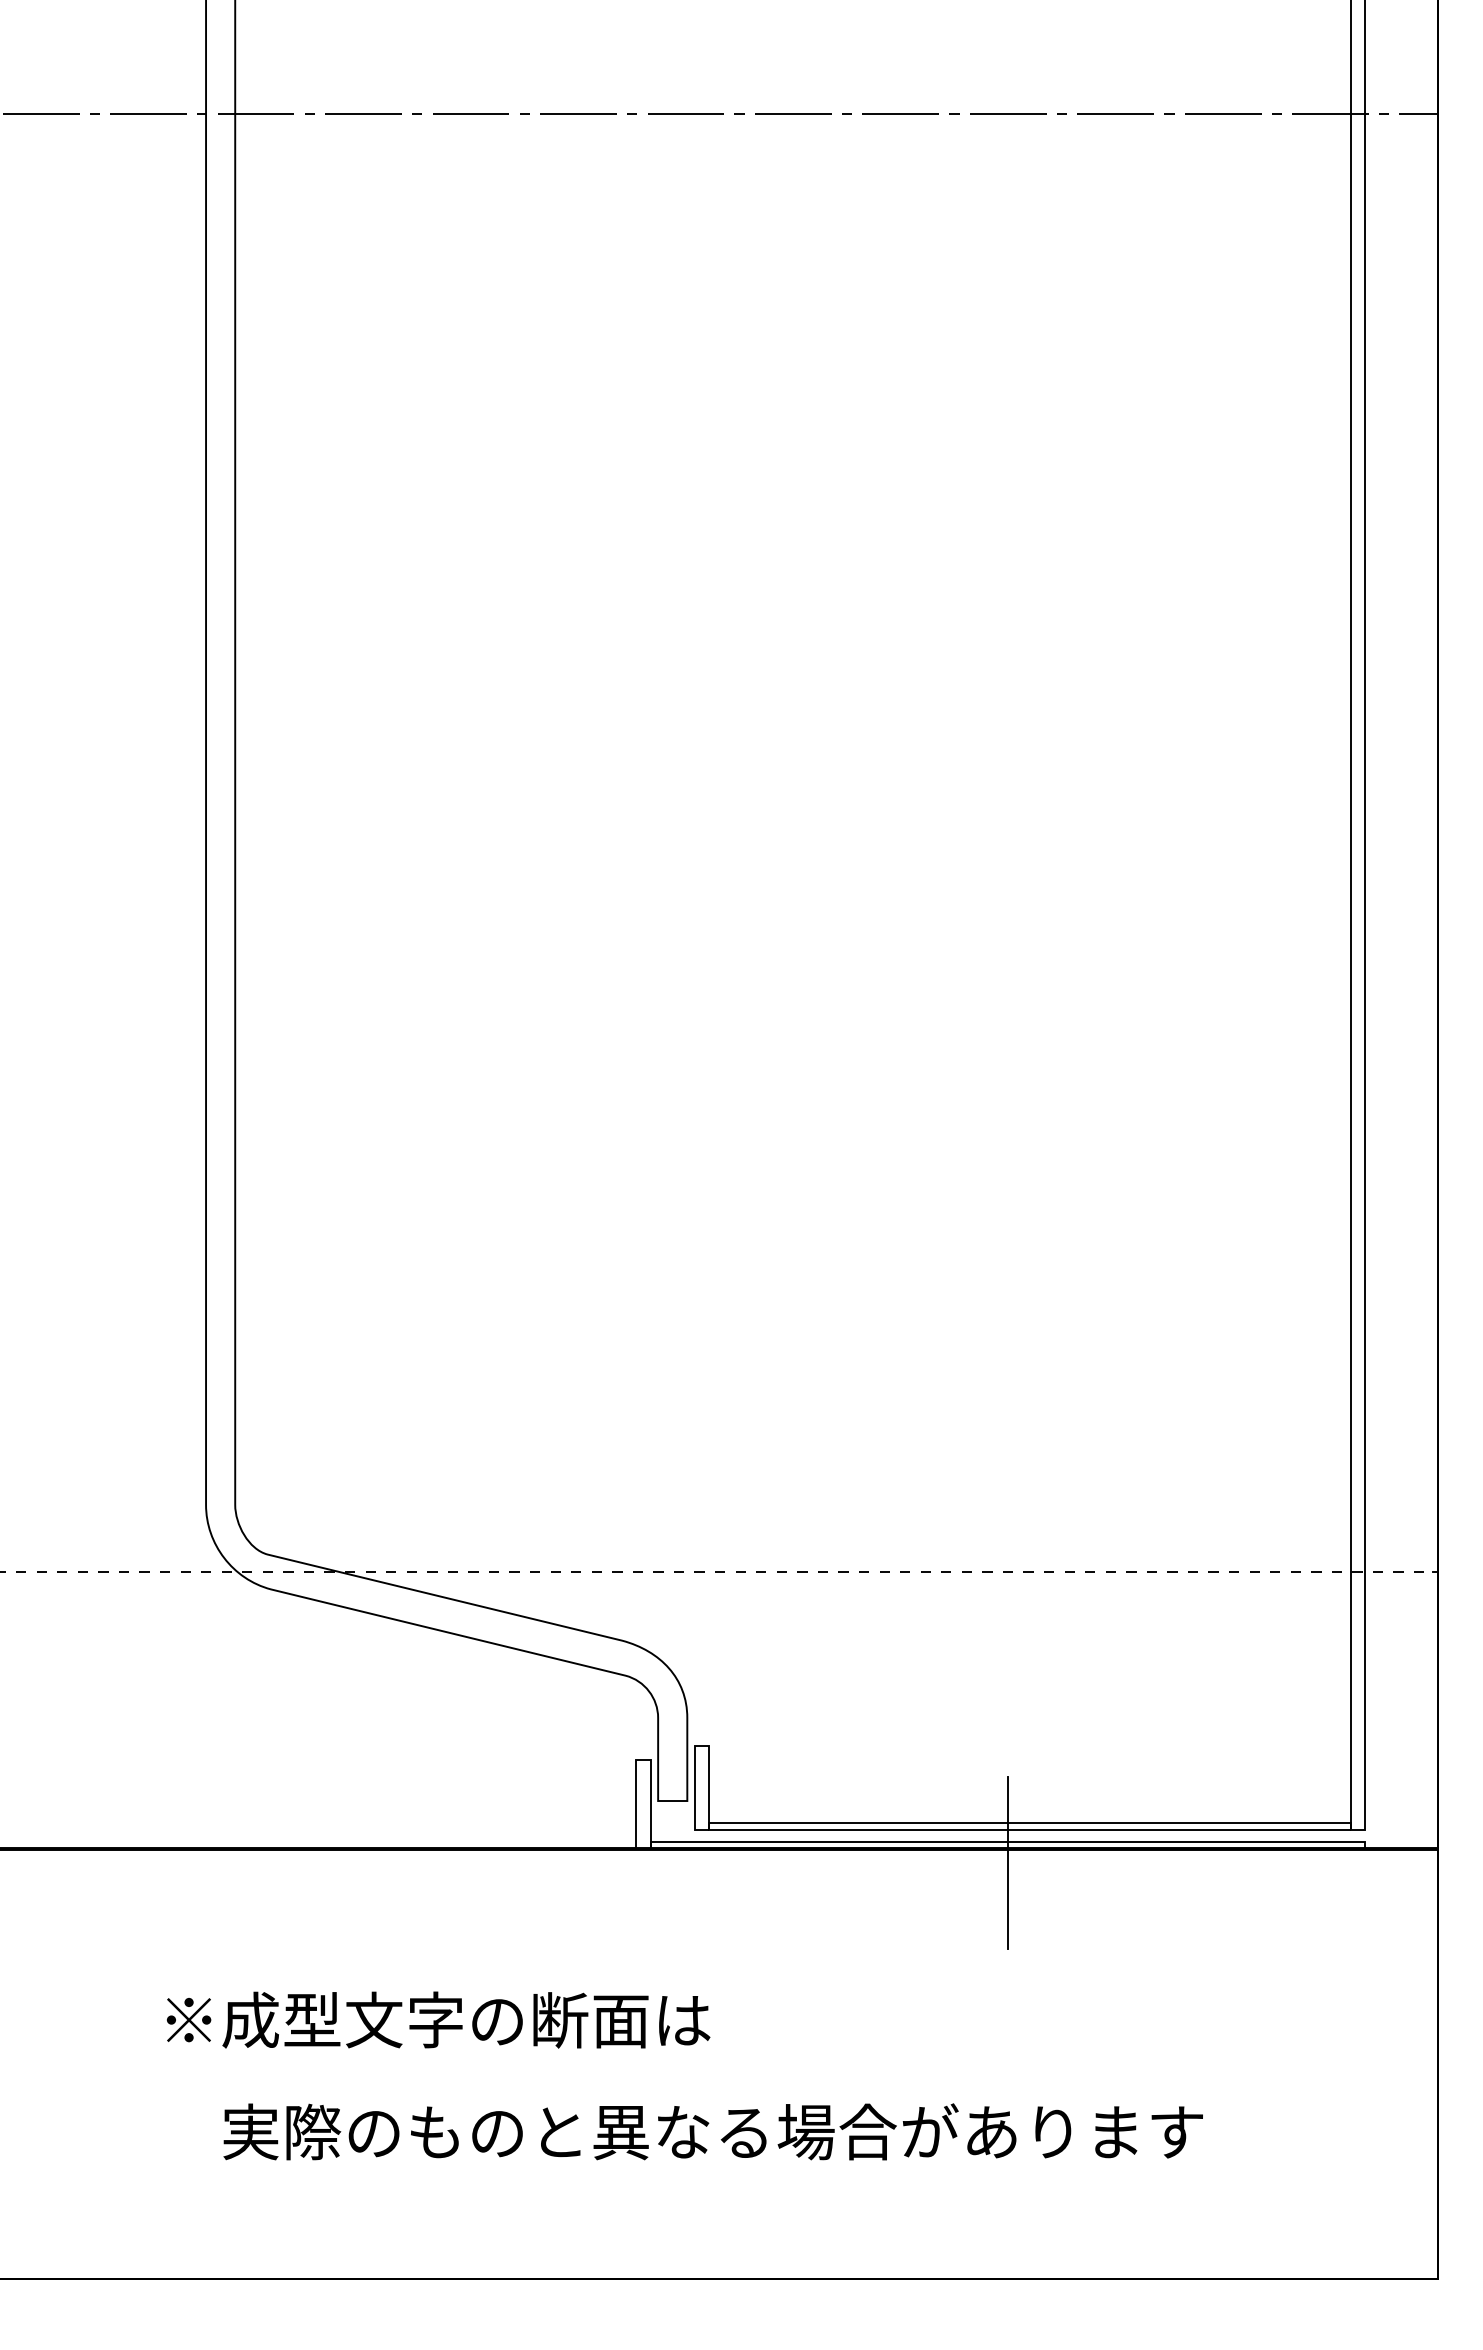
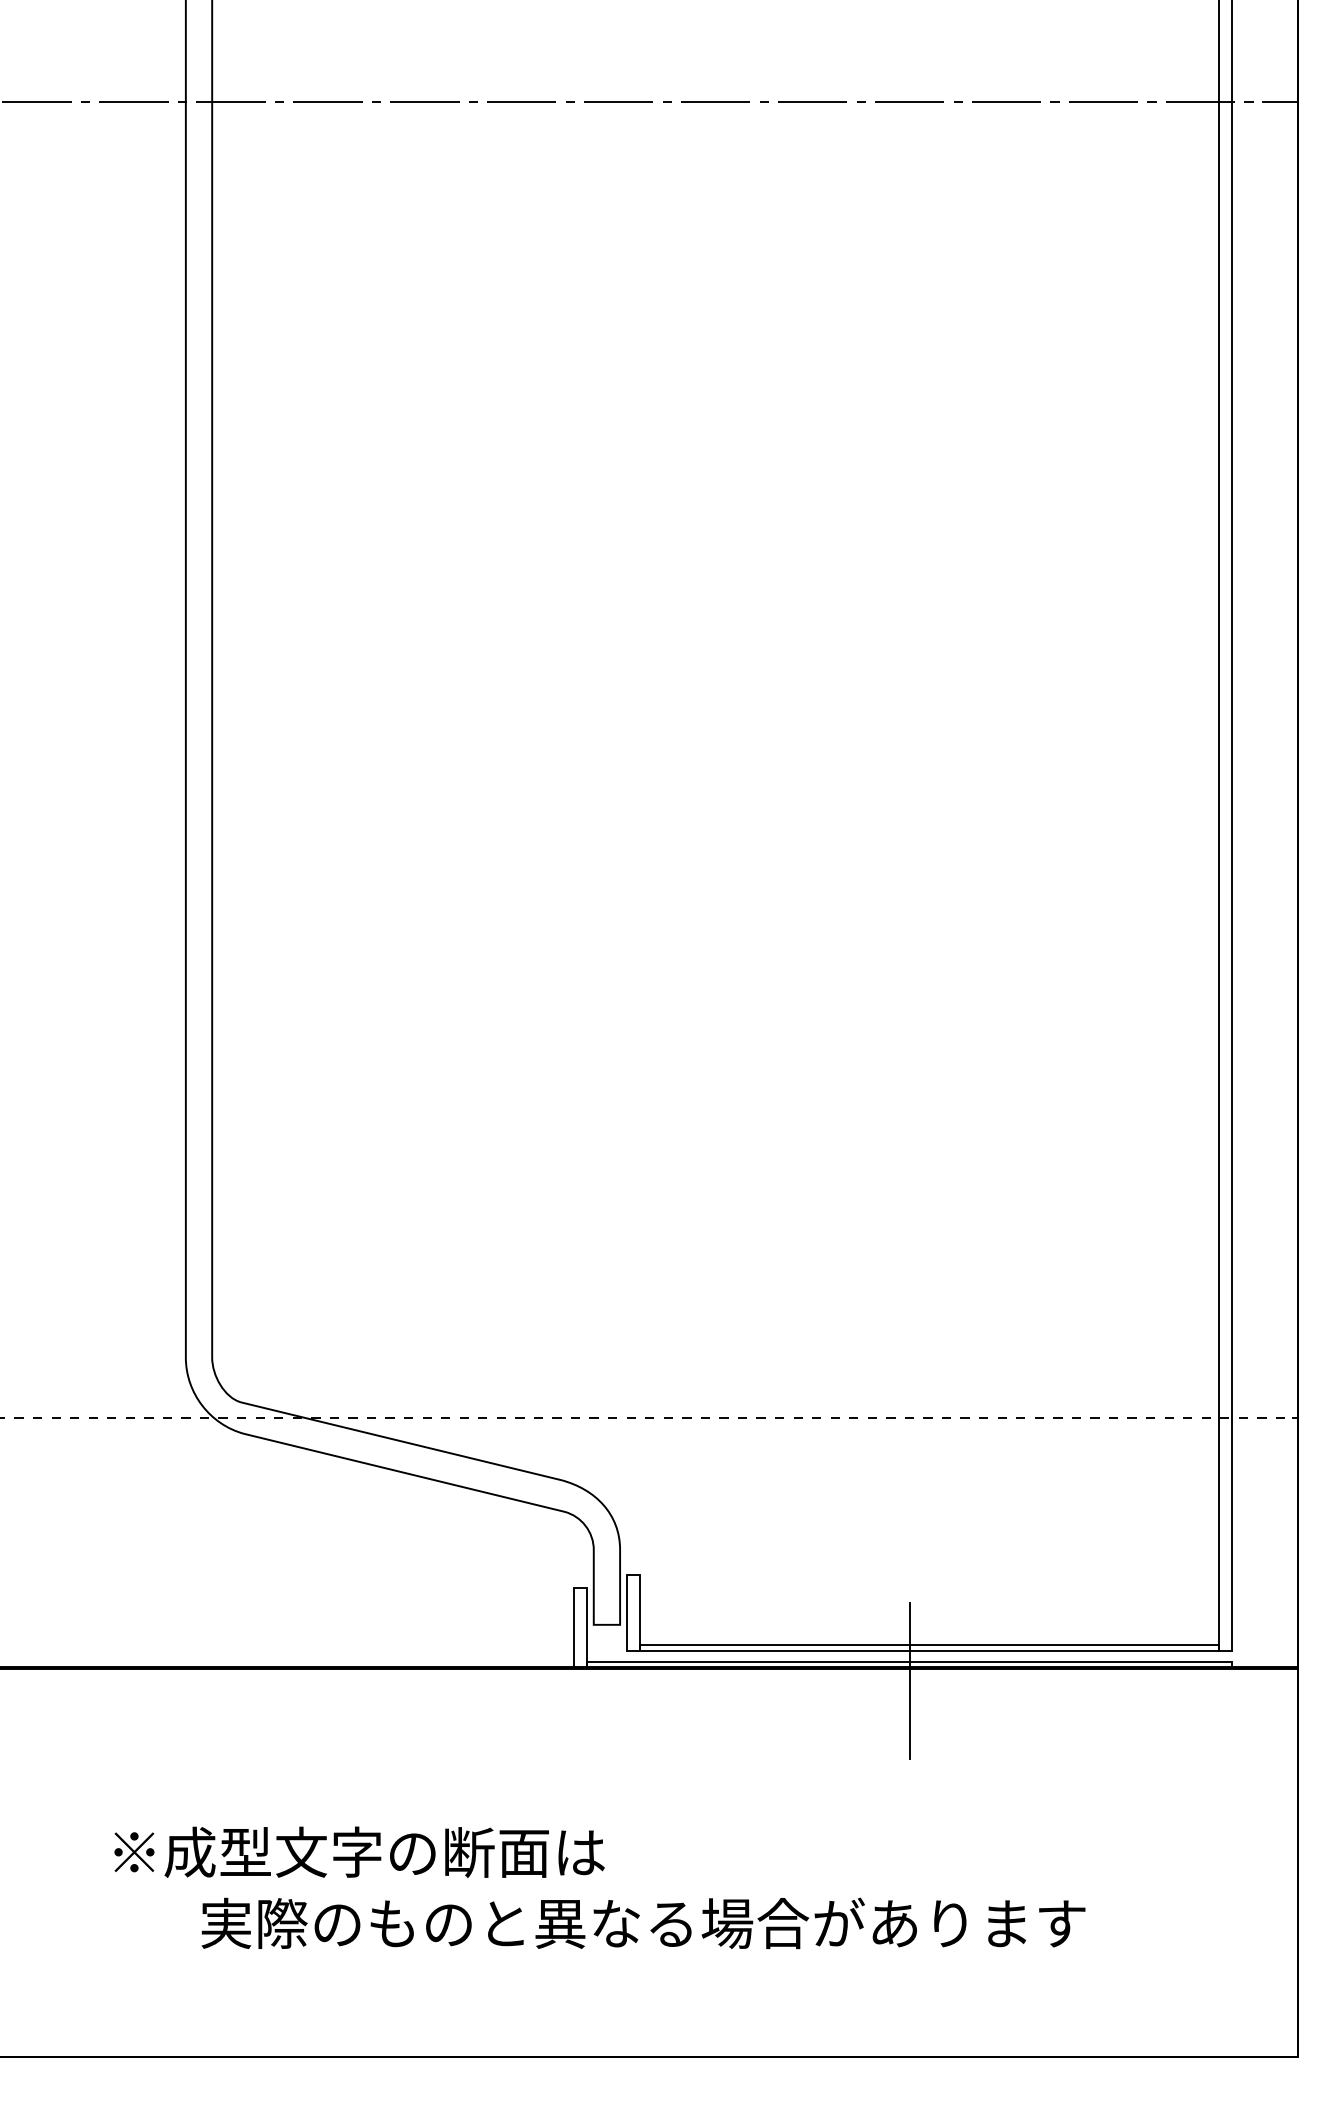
text: (438, 2019) -> (359, 1851), moved

